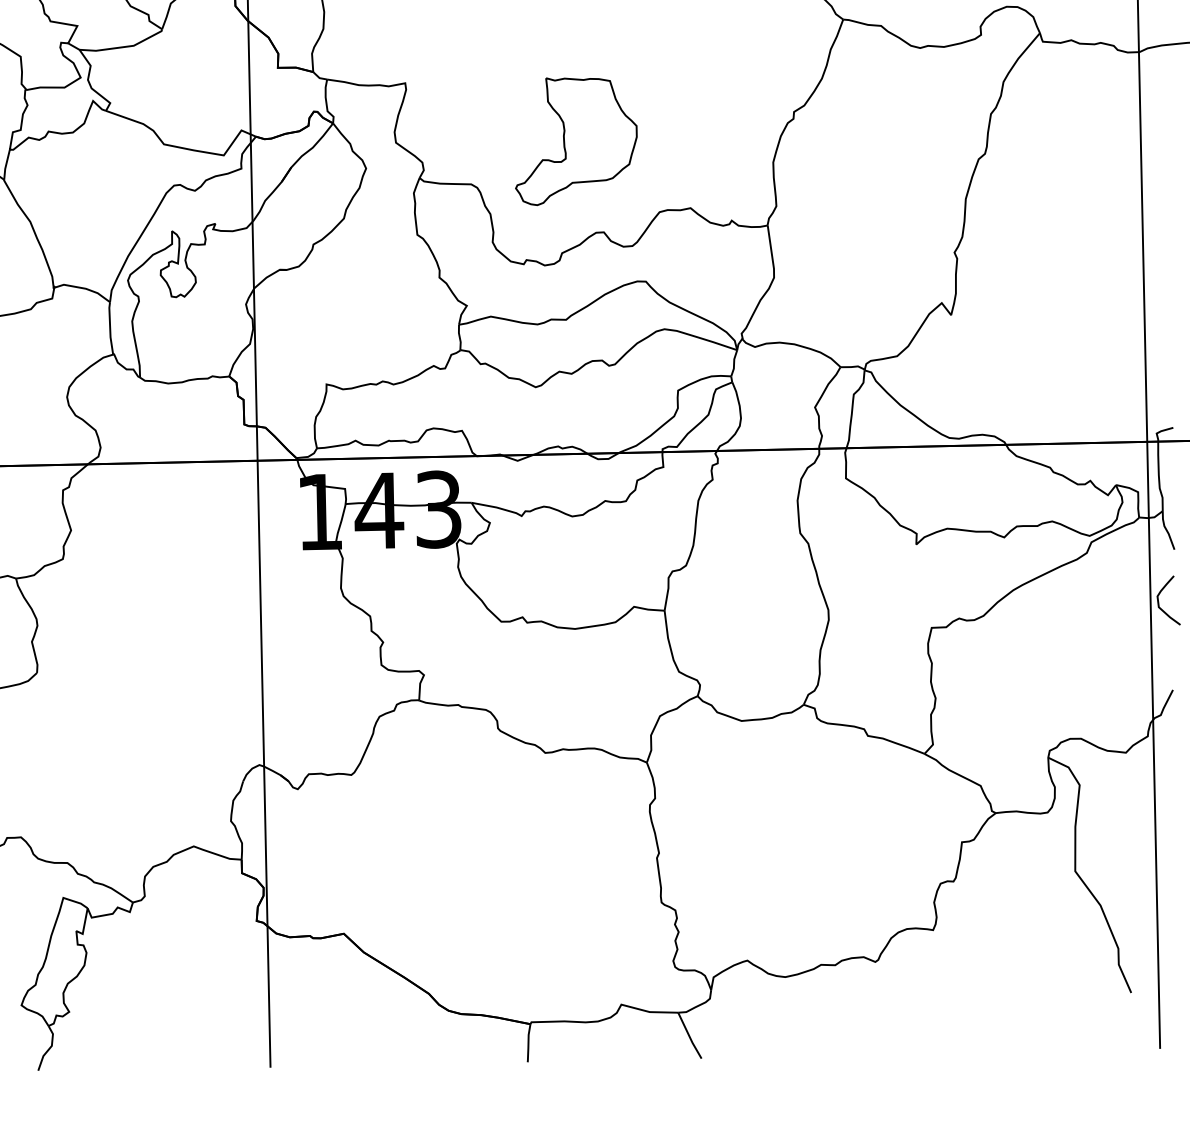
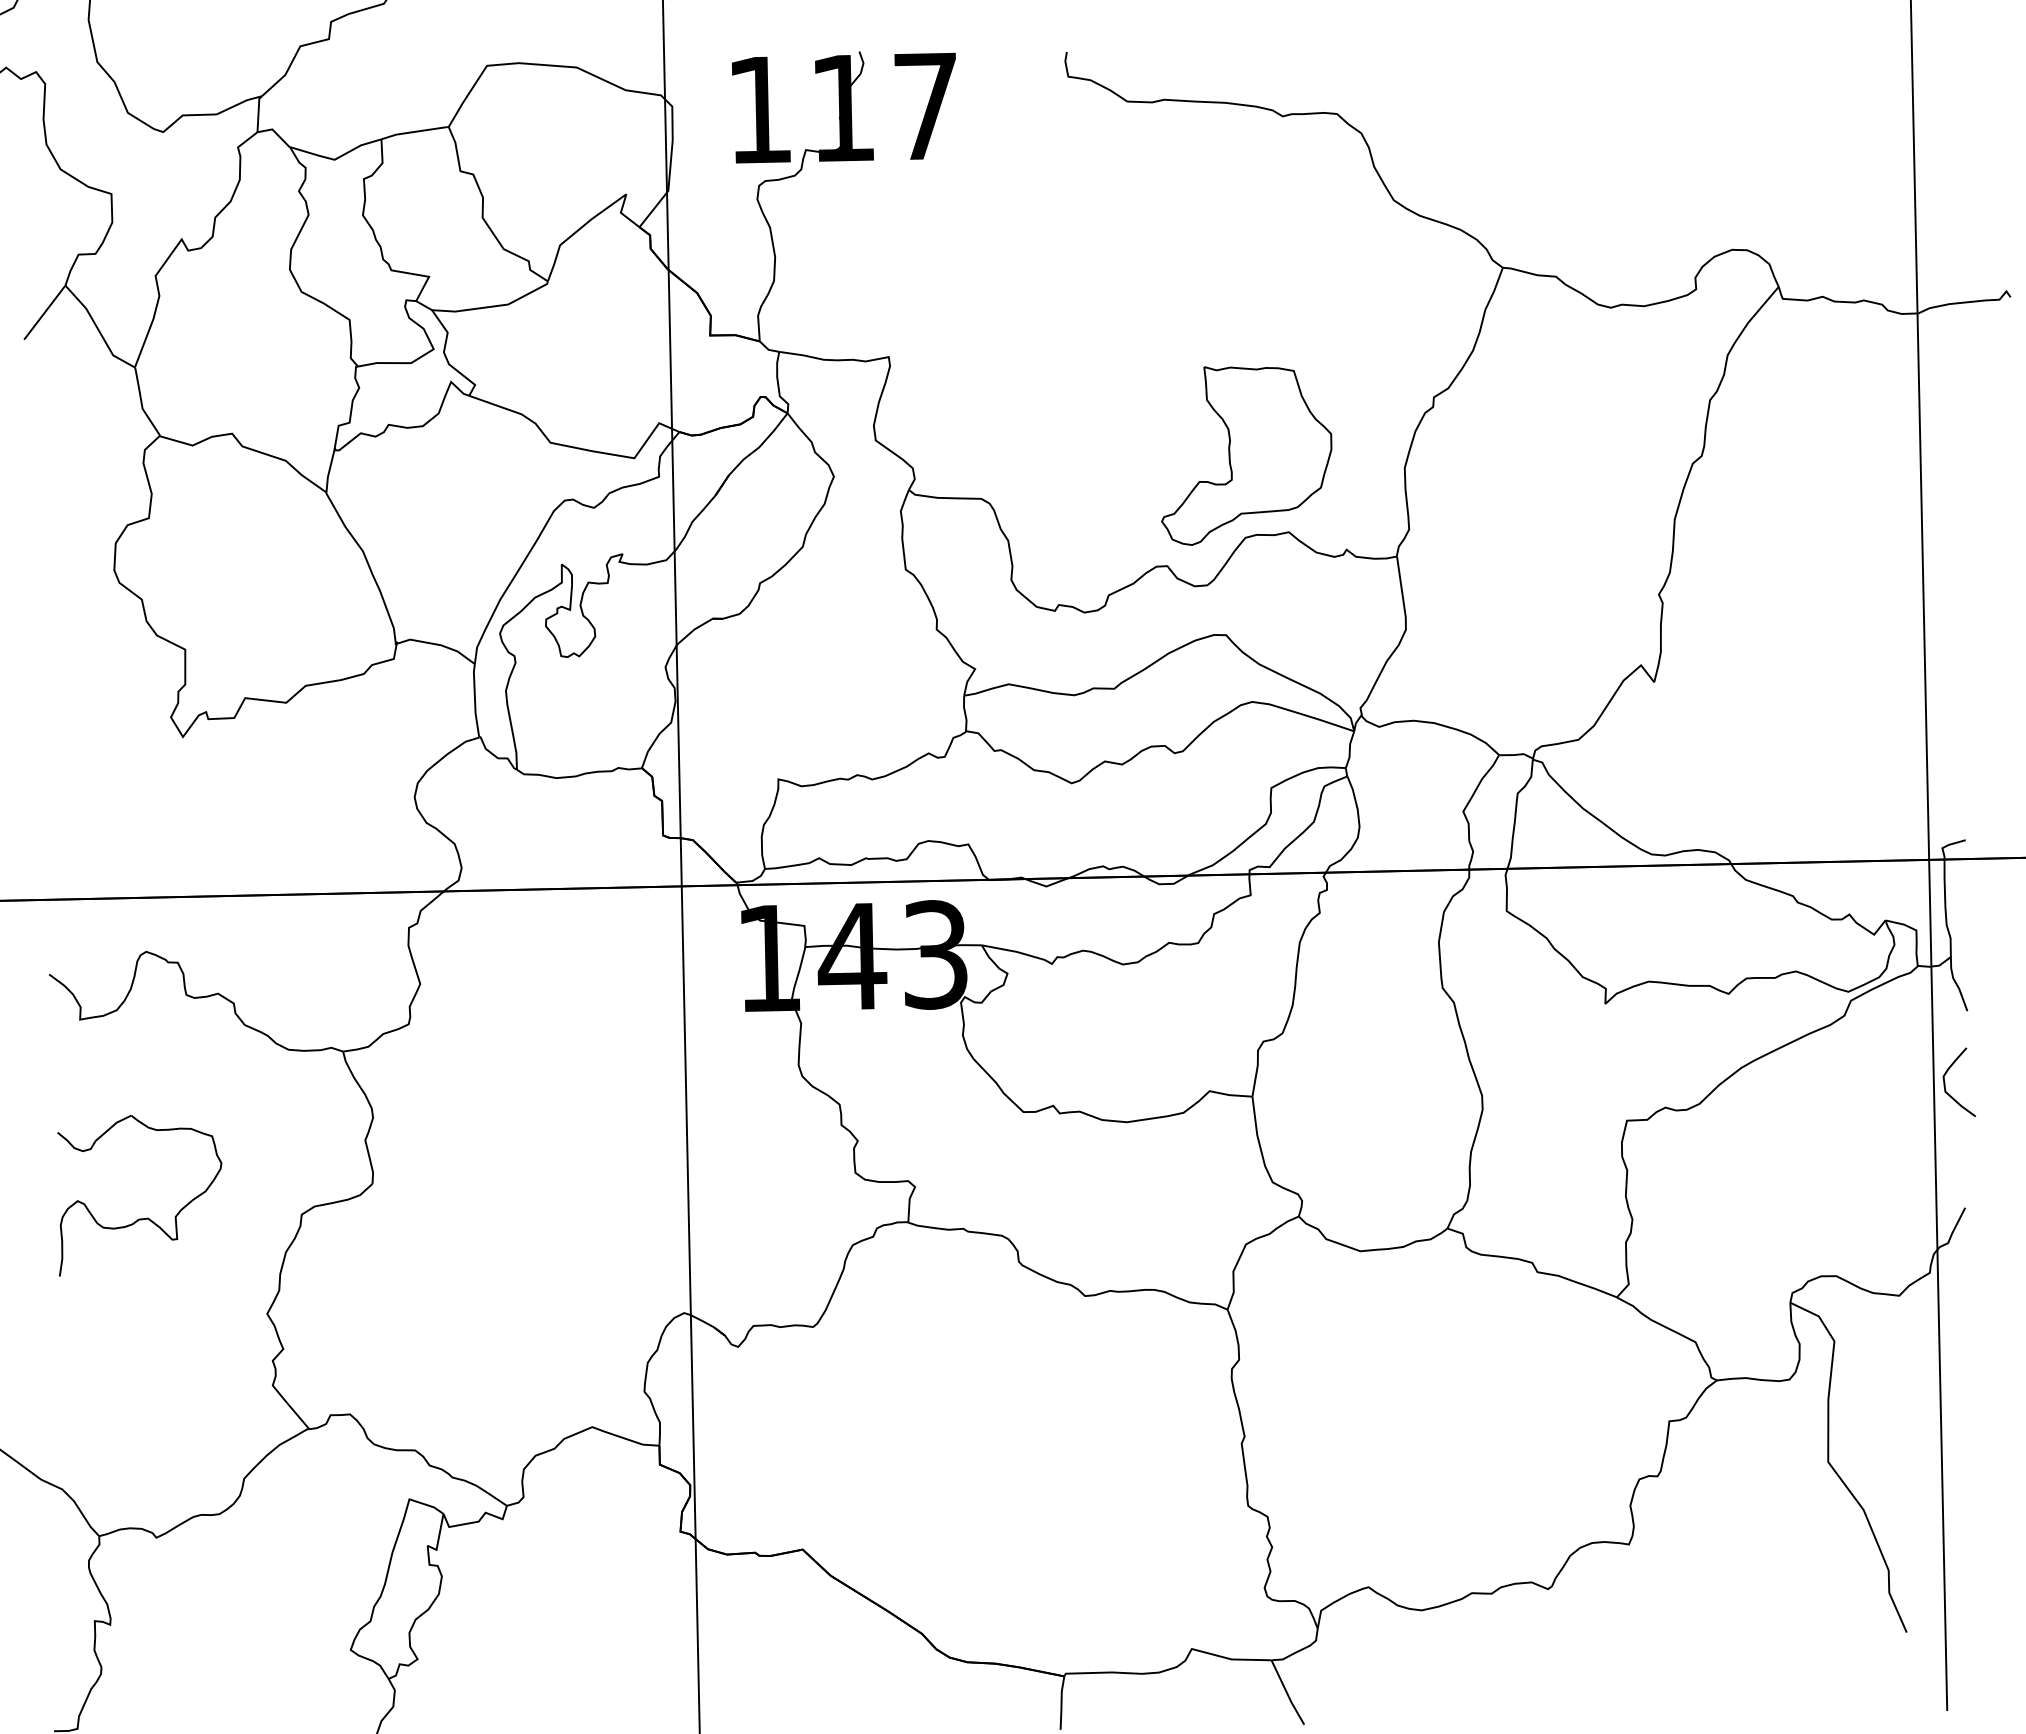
part: (576, 141) -> (1246, 455), moved

